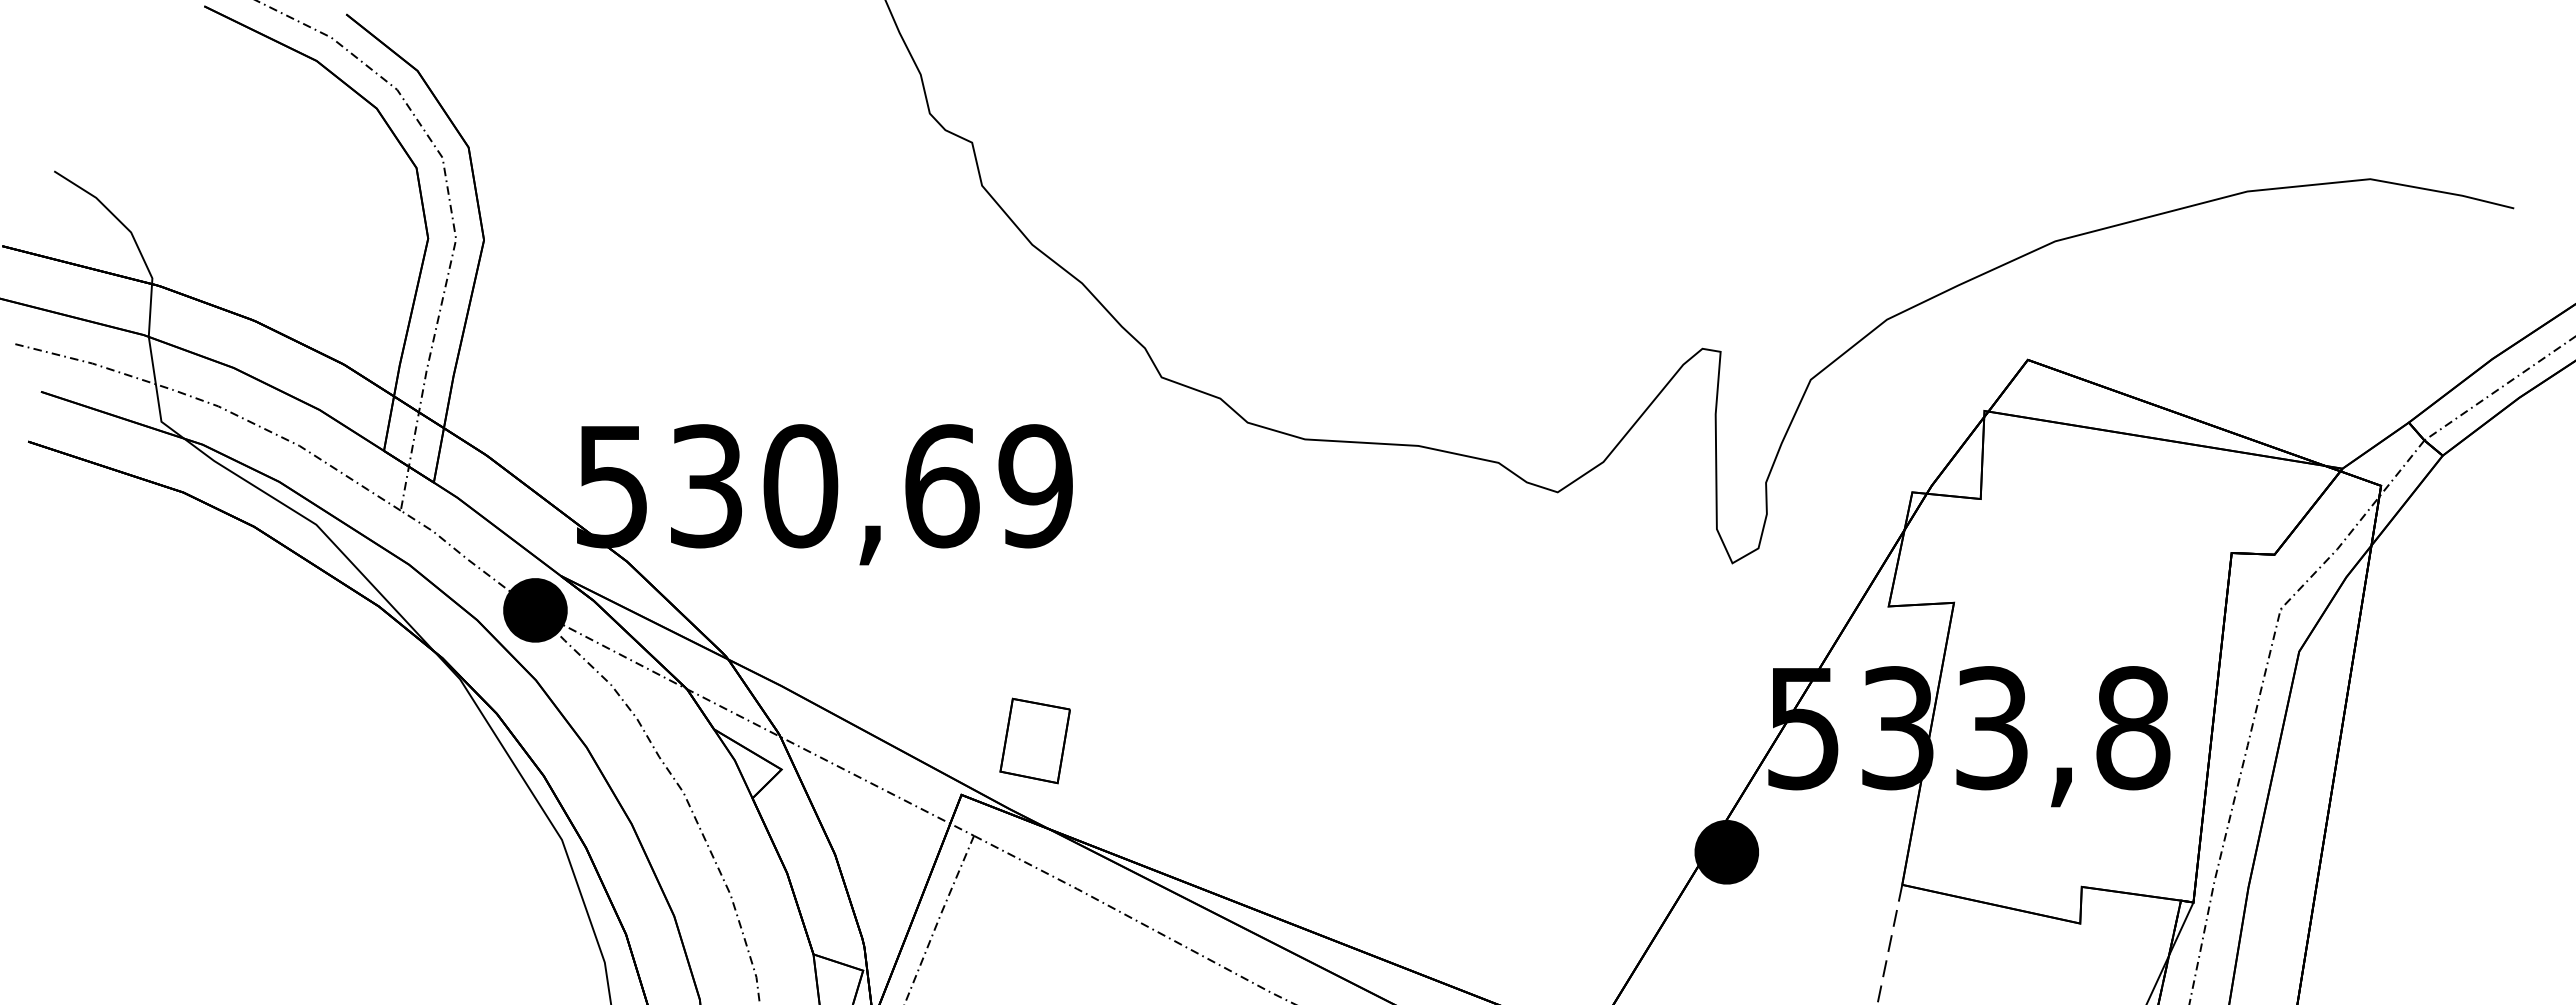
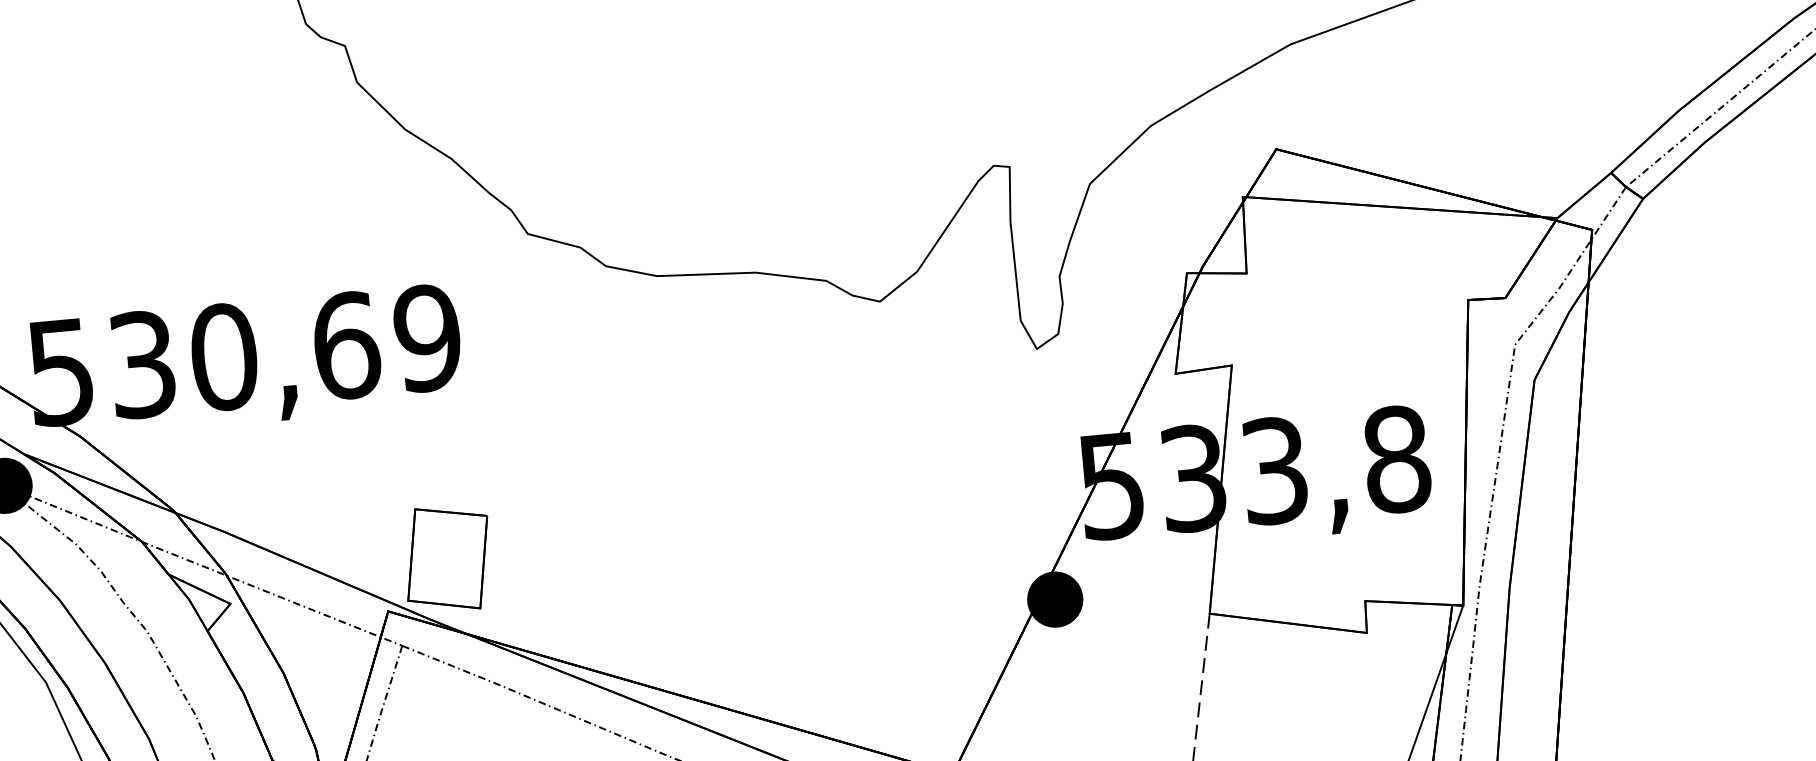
part: (1034, 740) -> (447, 558), size x1.43

